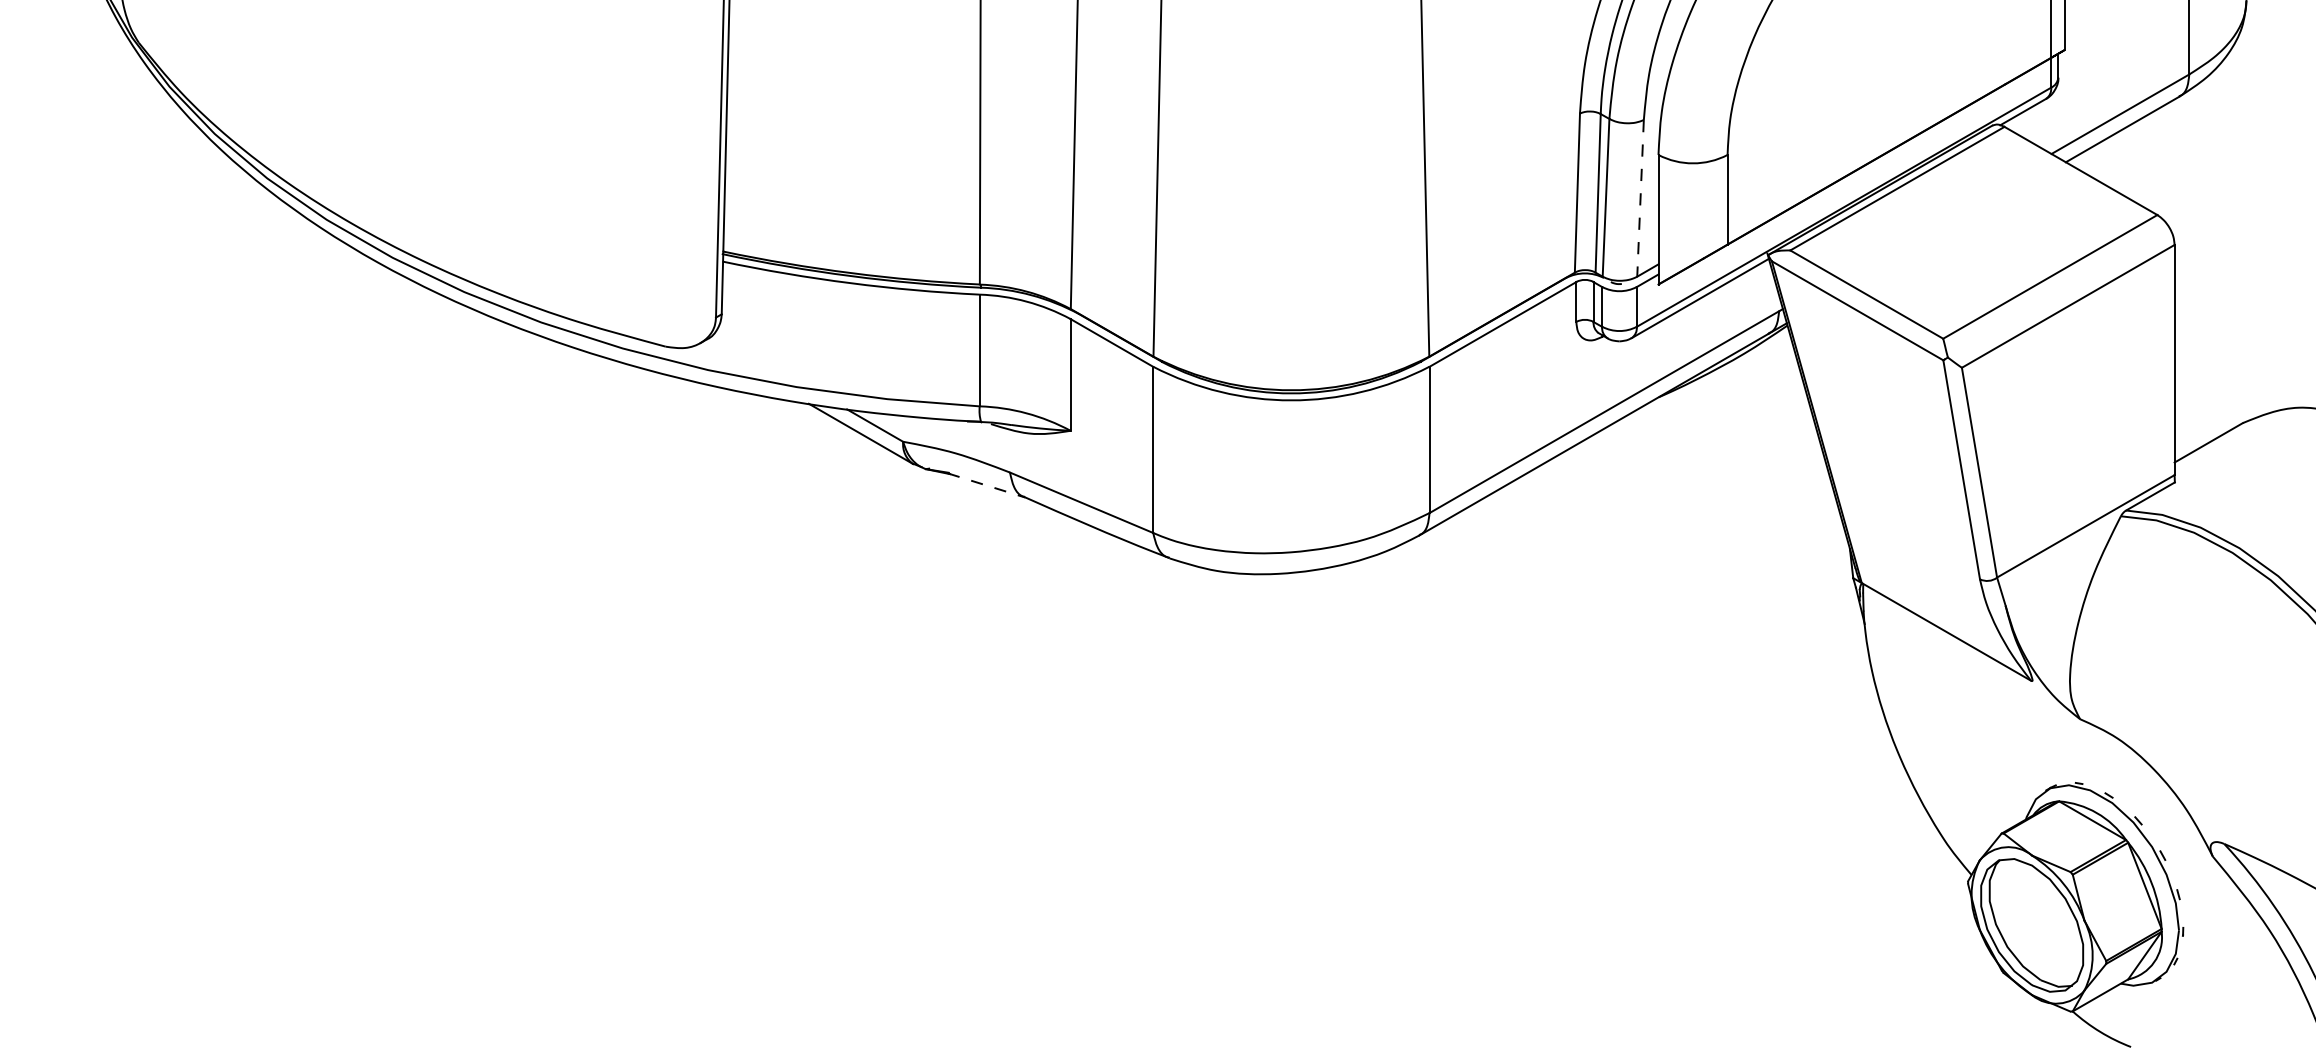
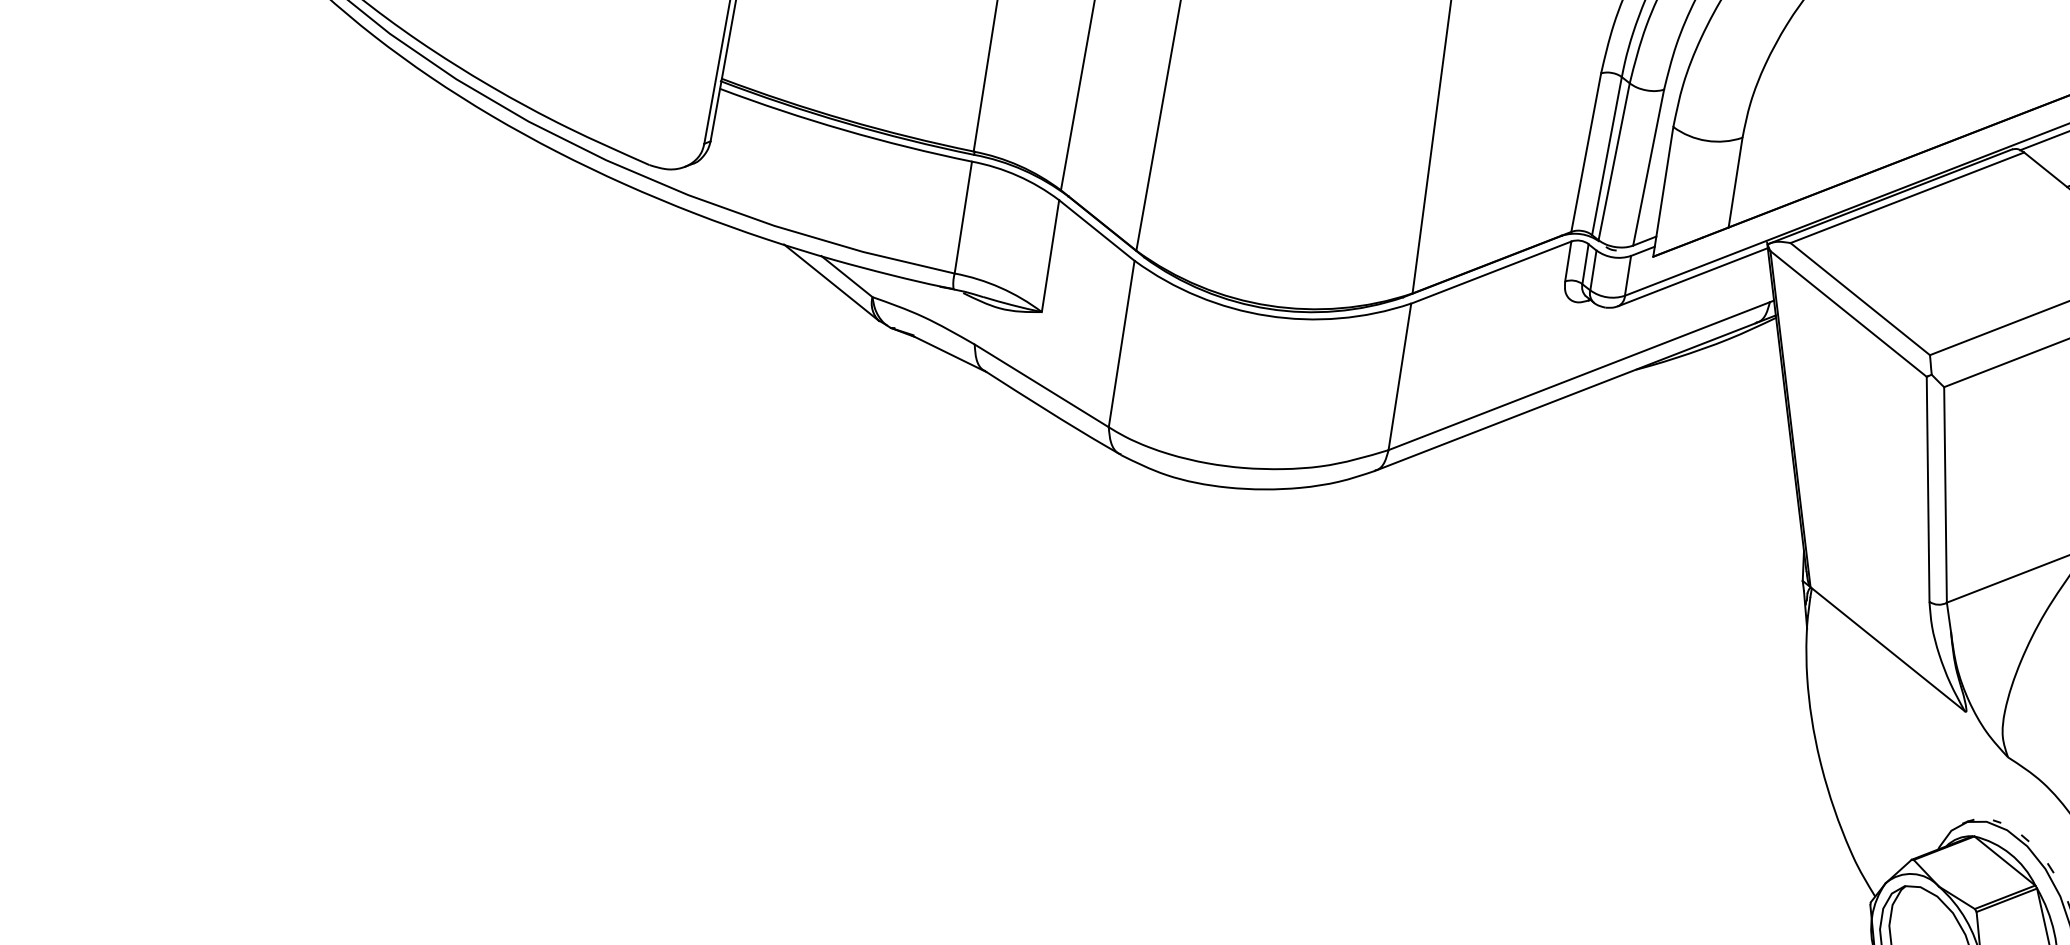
line: (1640, 198) -> (1648, 167), dashed -> solid
line: (986, 485) -> (949, 353), dashed -> solid

